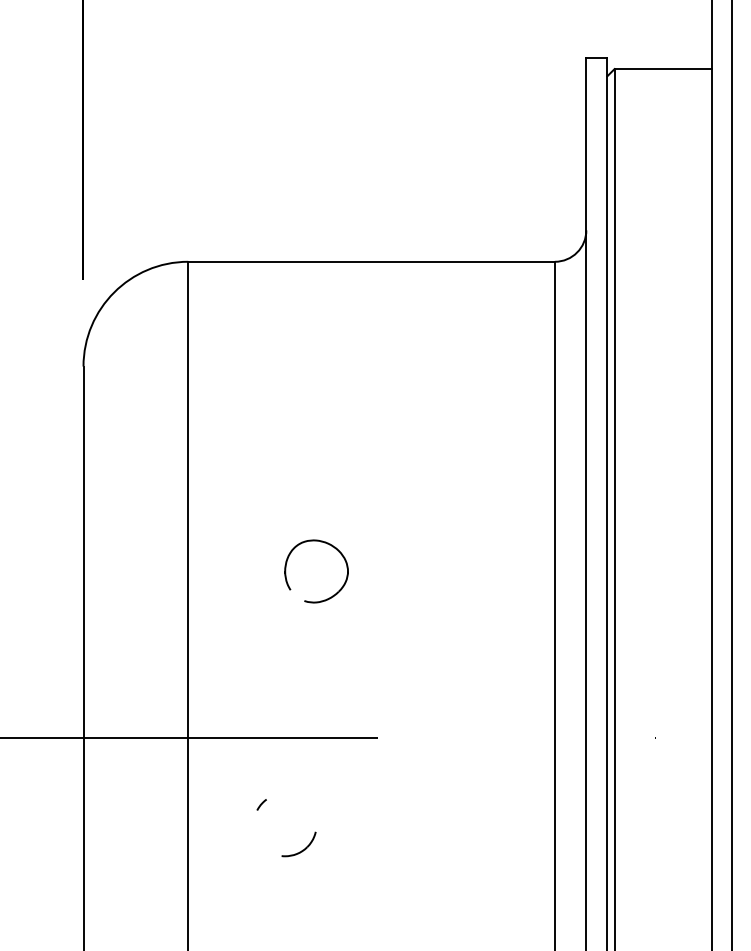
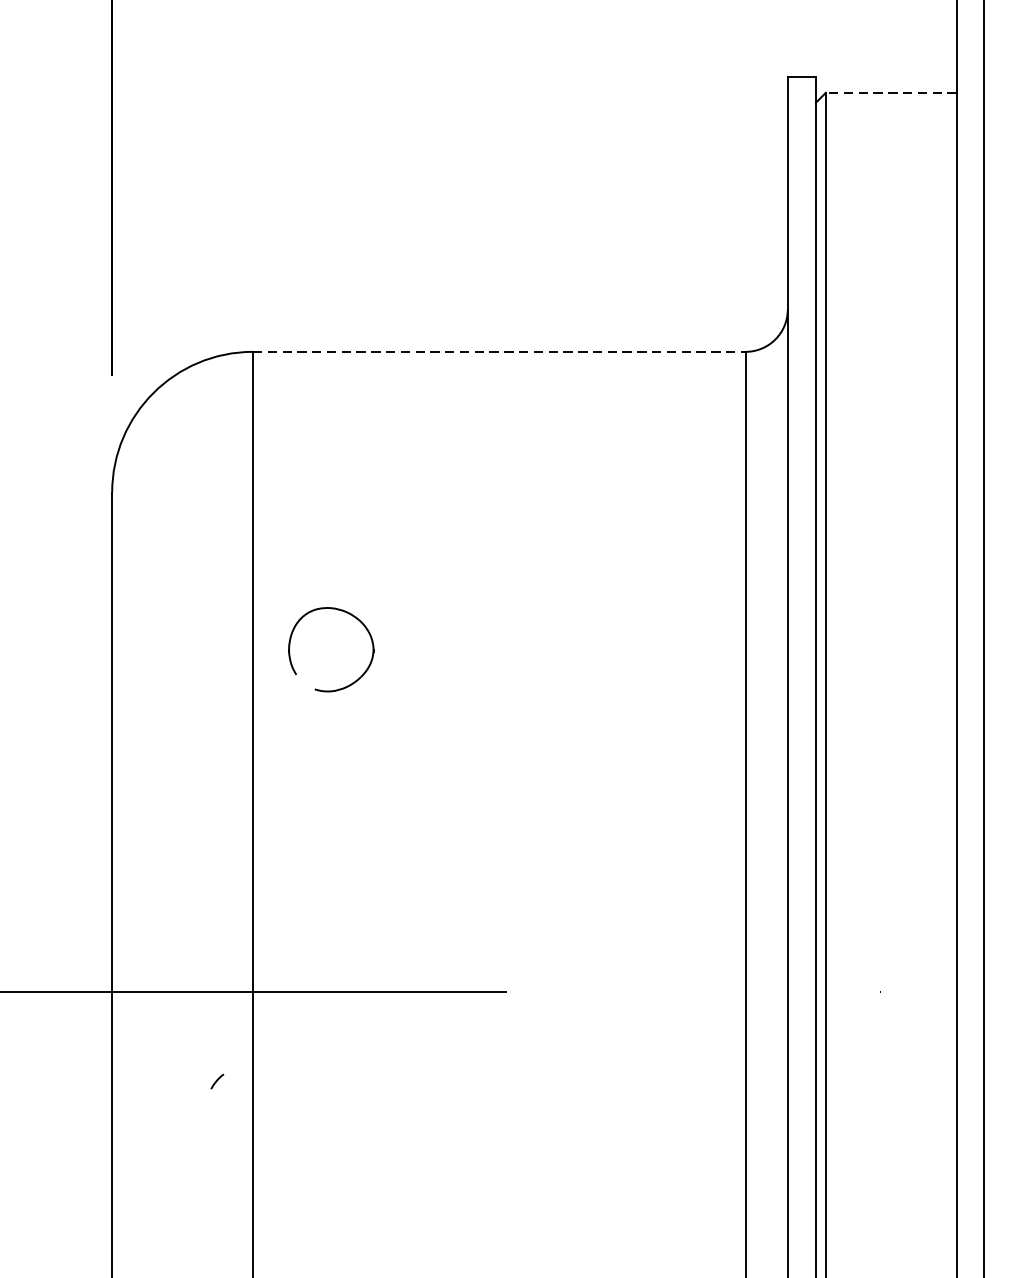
line: (663, 69) -> (891, 93), solid -> dashed
line: (372, 261) -> (500, 351), solid -> dashed
part: (333, 594) -> (354, 680), moved
curve: (261, 804) -> (216, 1081), moved
part: (302, 849) -> (406, 1141), removed

